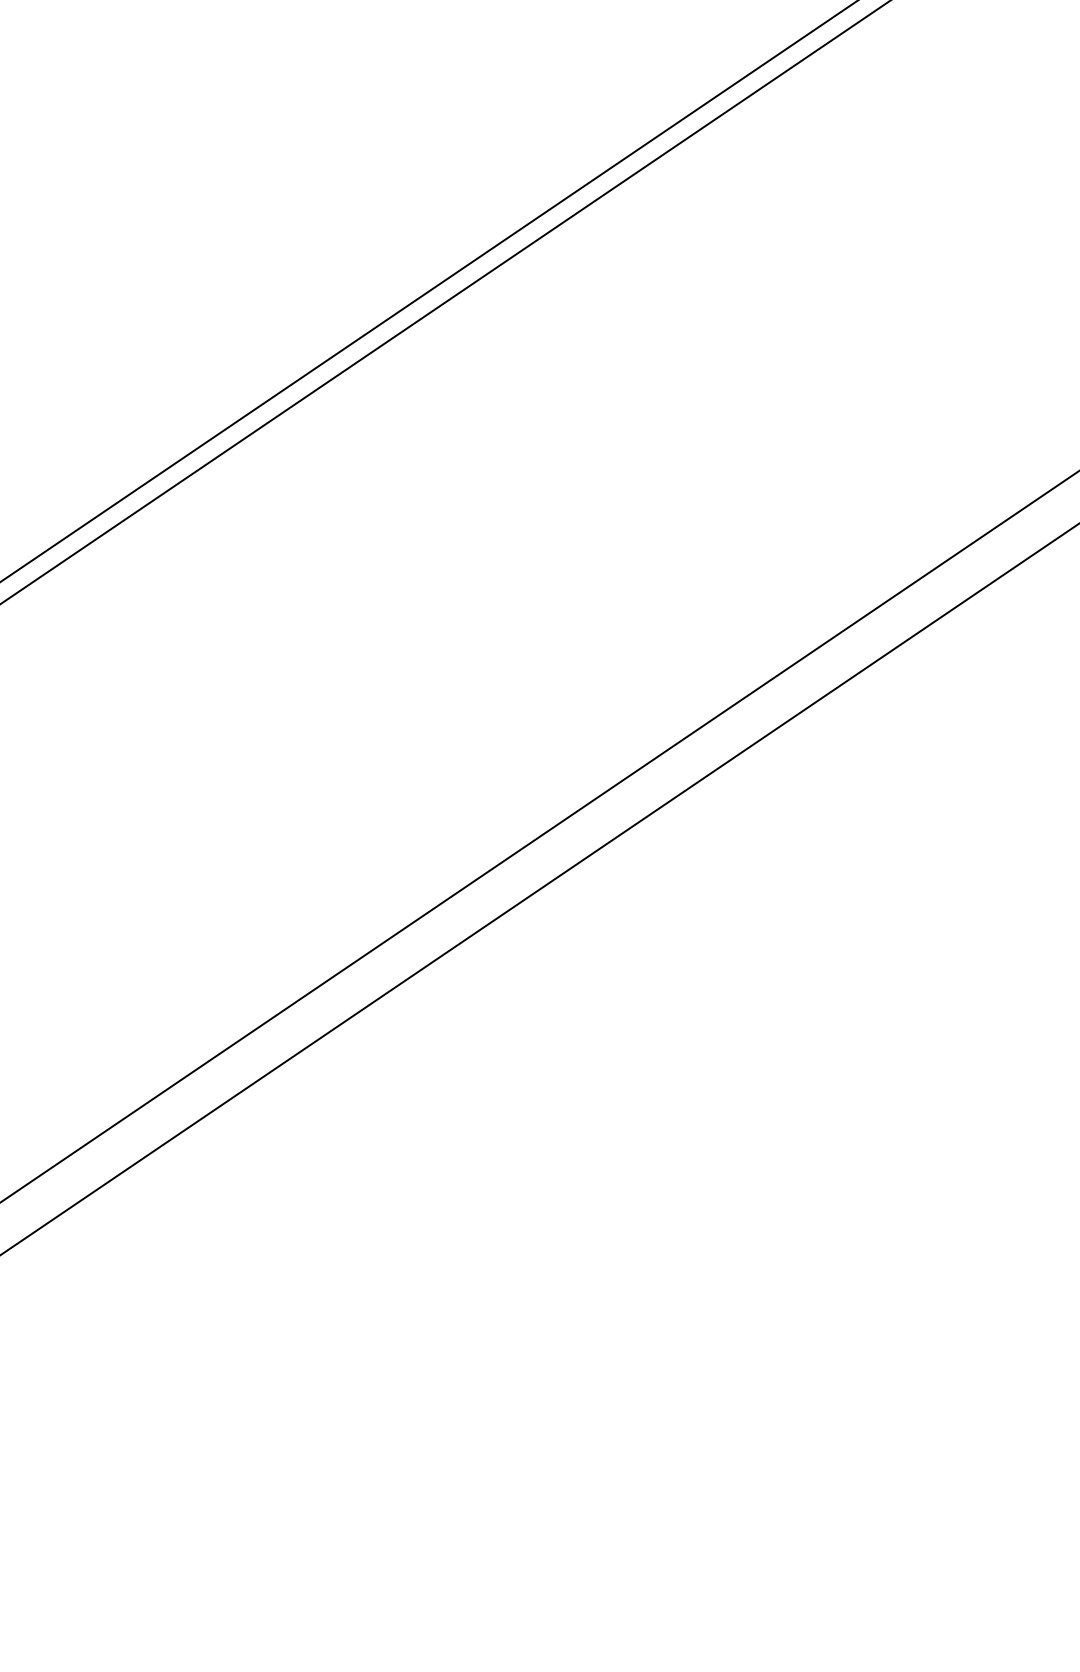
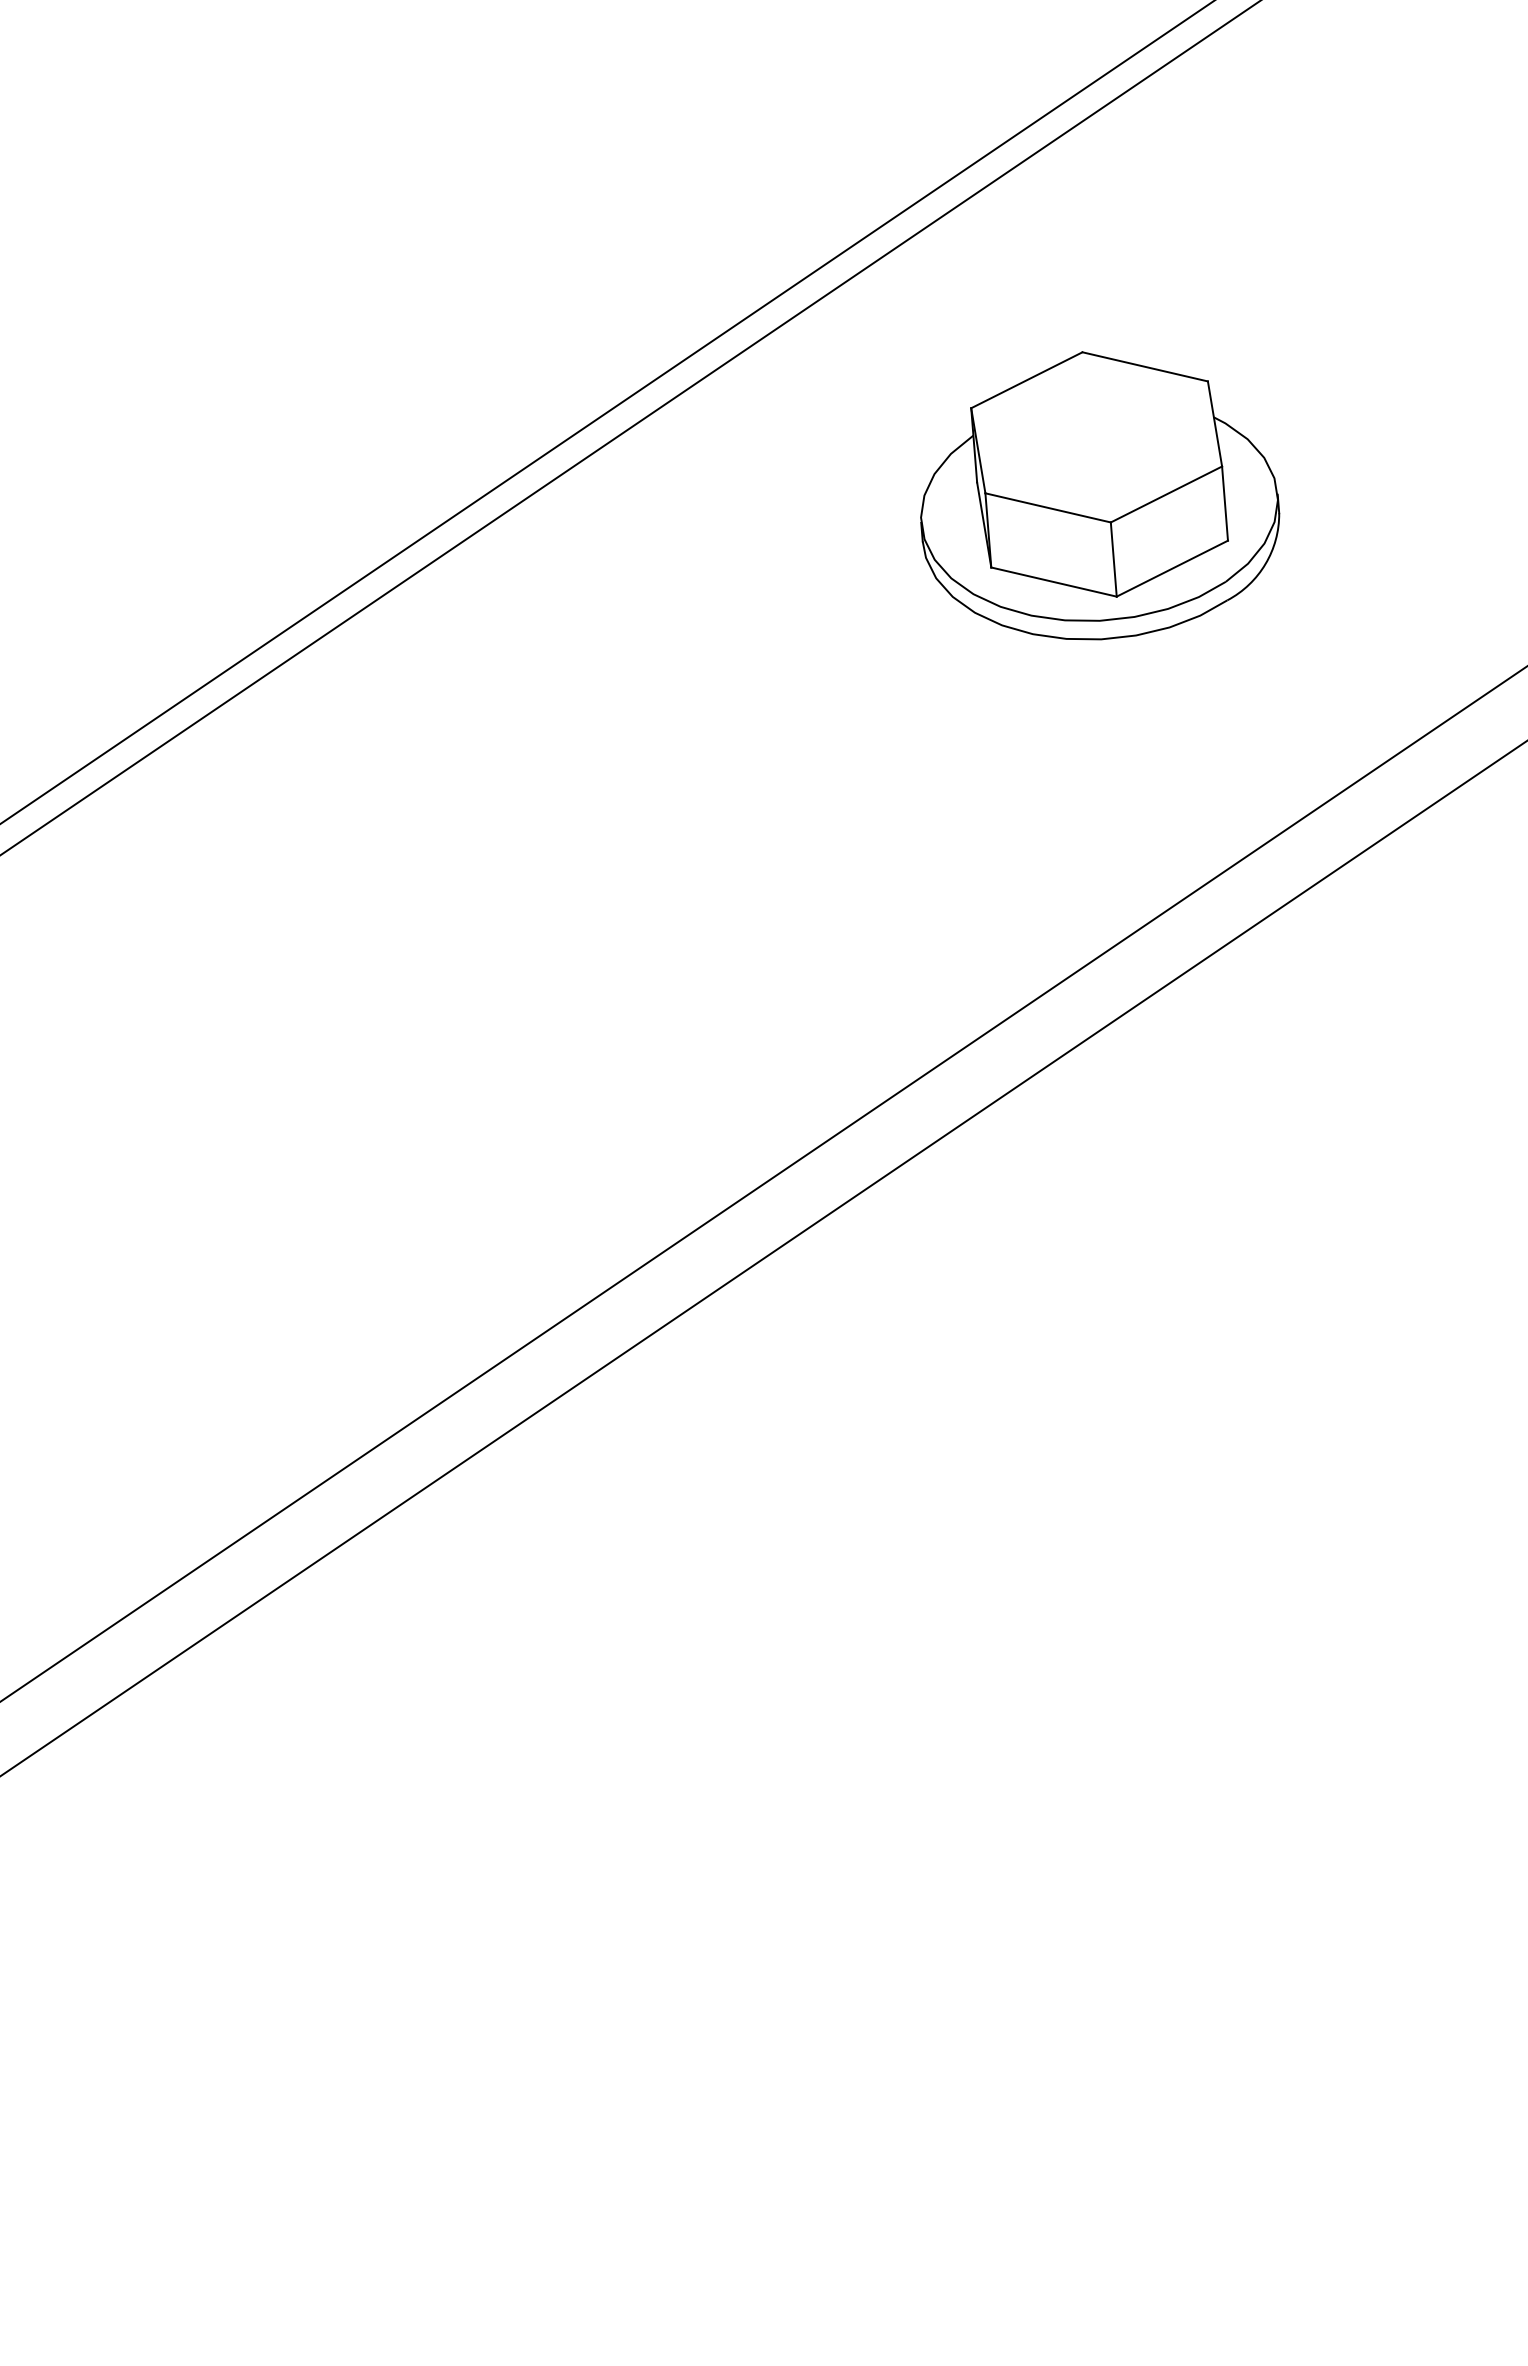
part: (777, 350) -> (1100, 495), added

